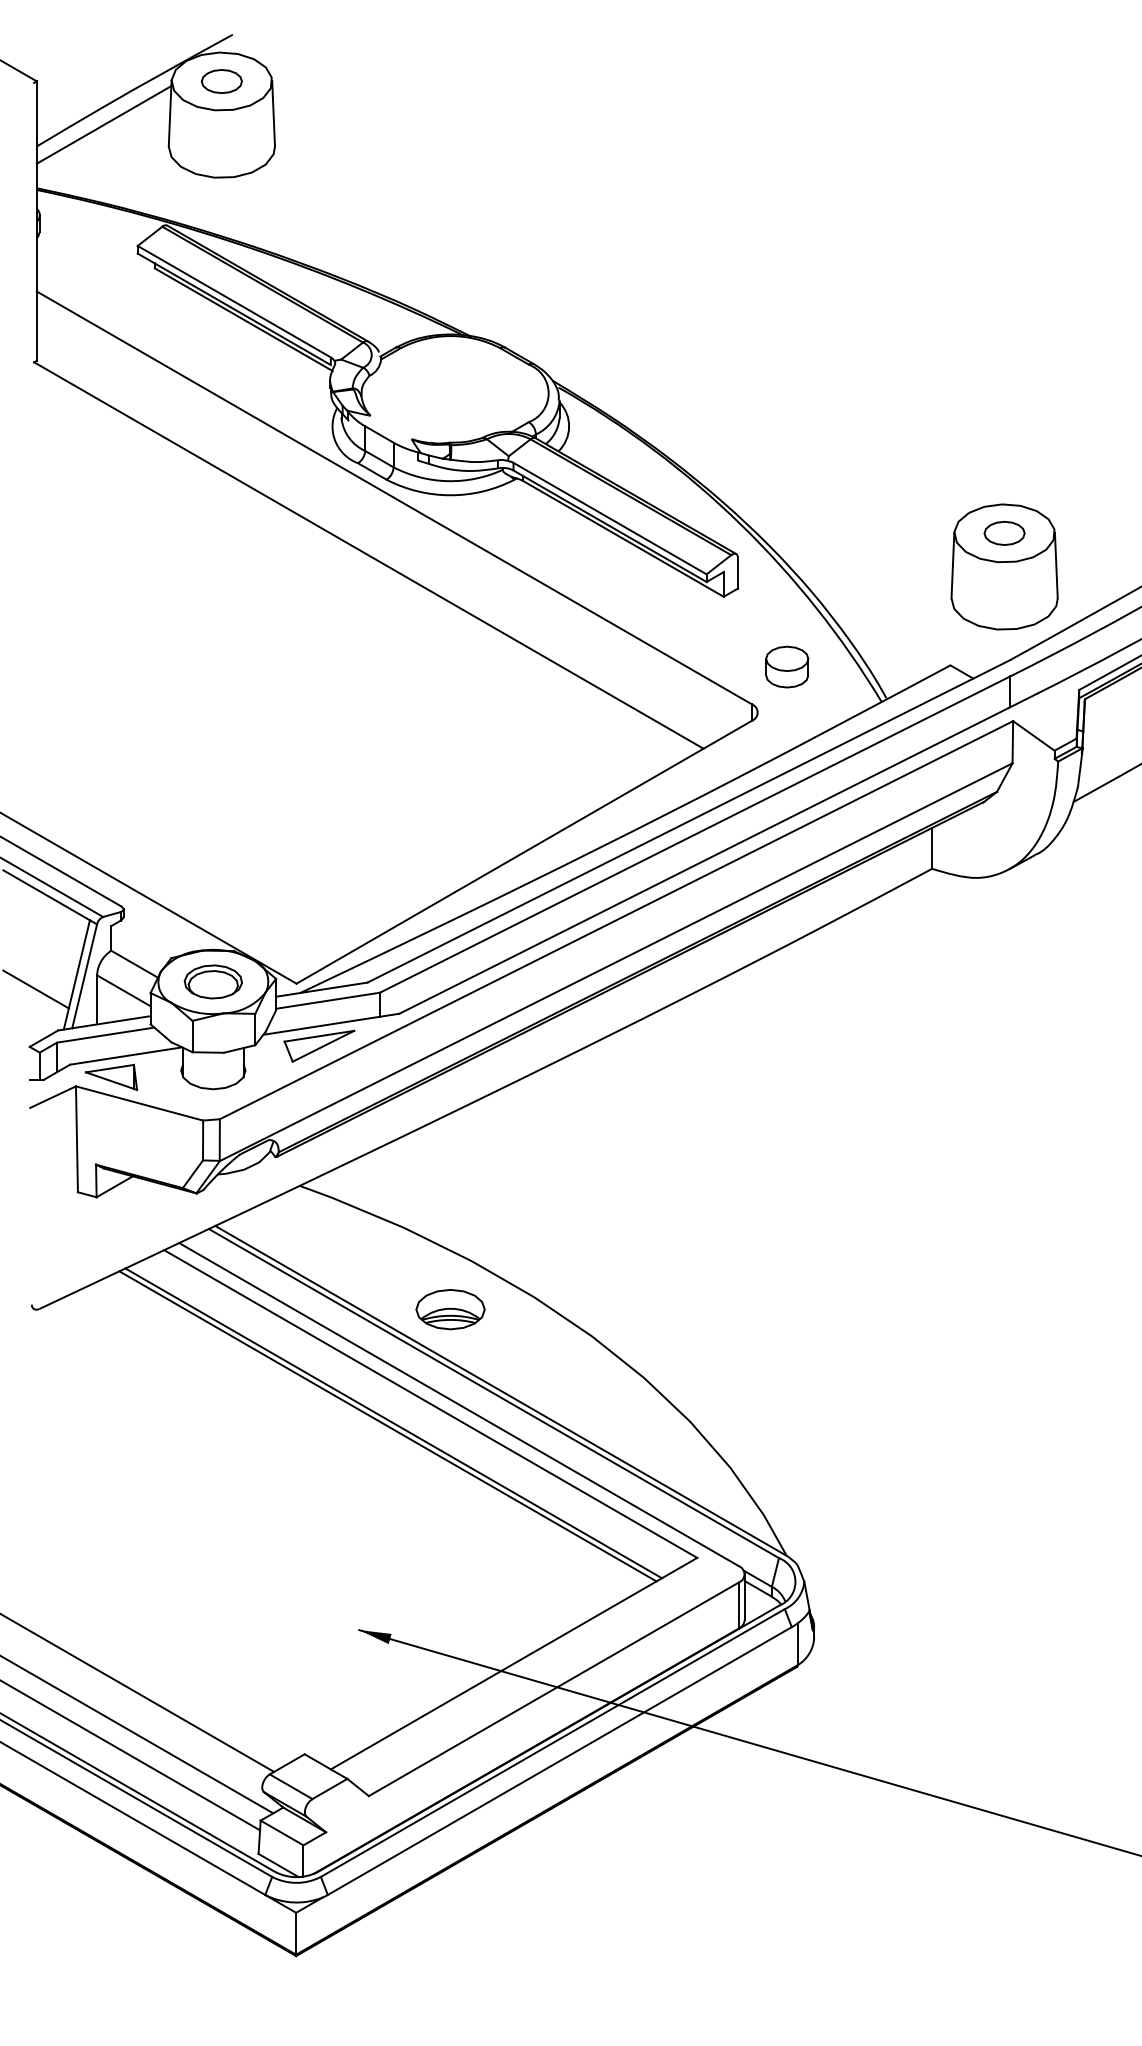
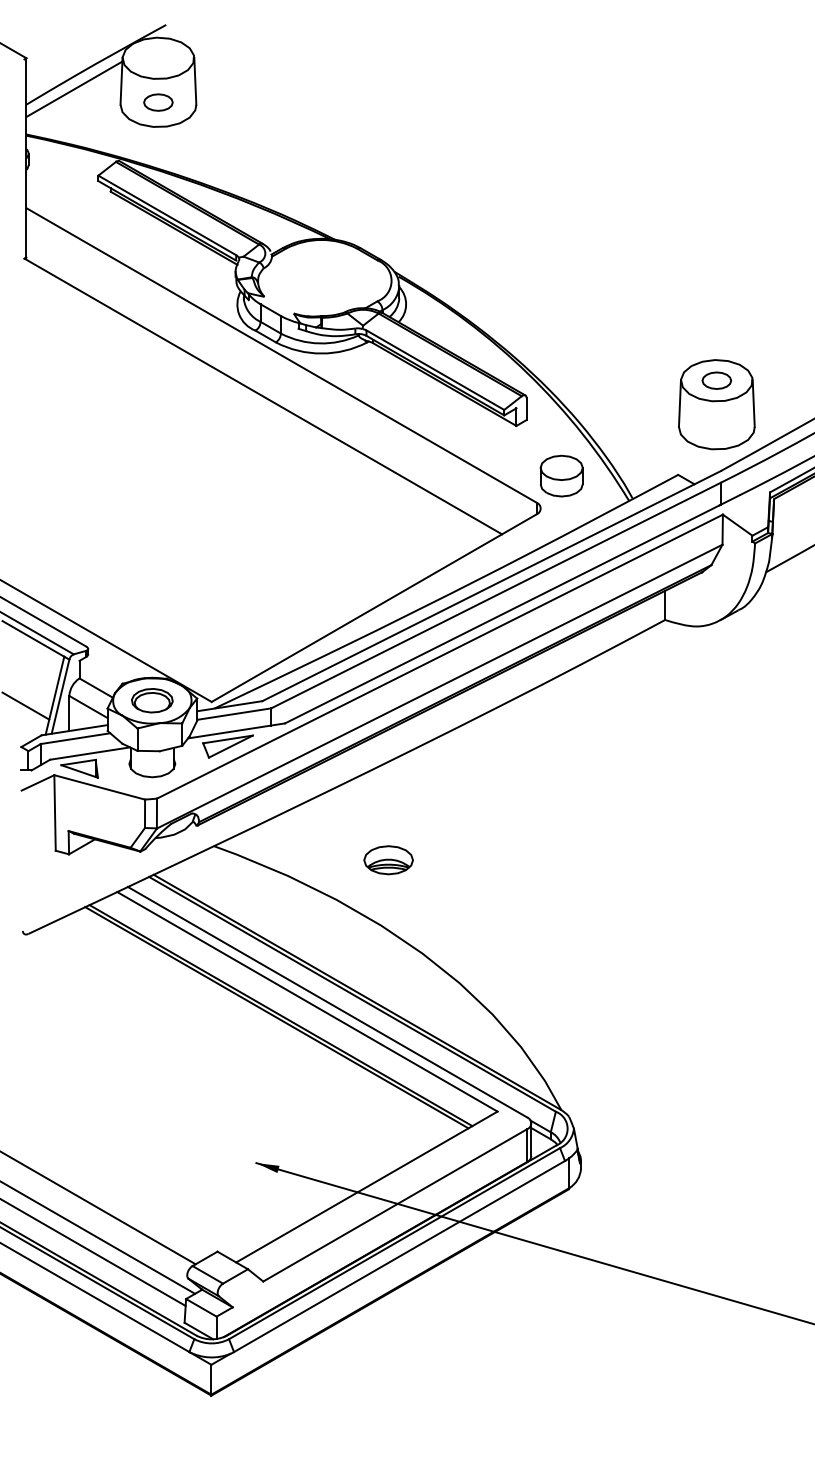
part: (221, 81) -> (158, 102), moved
part: (787, 666) -> (561, 475), size x1.4
part: (450, 1309) -> (388, 860), moved

